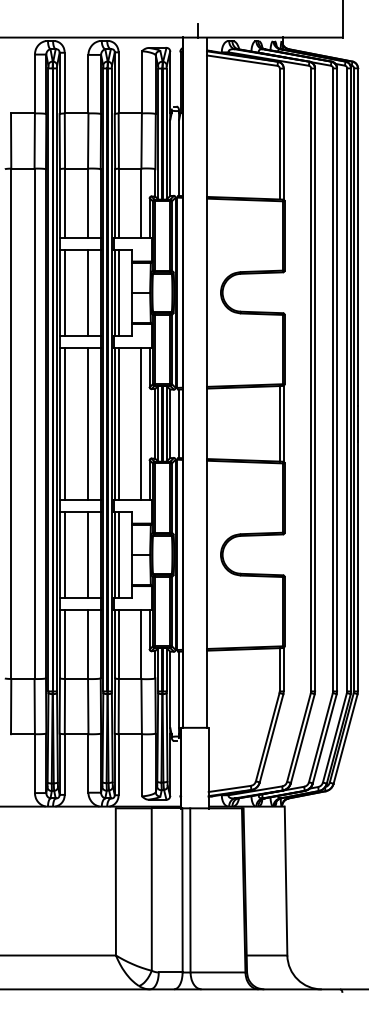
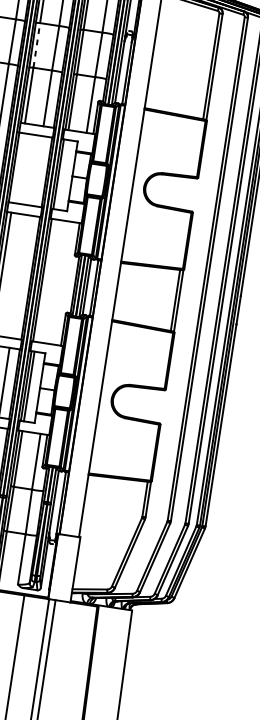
line: (64, 141) -> (36, 45), solid -> dashed
line: (65, 292) -> (18, 167), removed
line: (87, 292) -> (36, 170), removed
line: (118, 292) -> (61, 174), removed
line: (87, 423) -> (20, 276), removed
line: (118, 423) -> (45, 280), removed
line: (141, 423) -> (63, 283), removed

